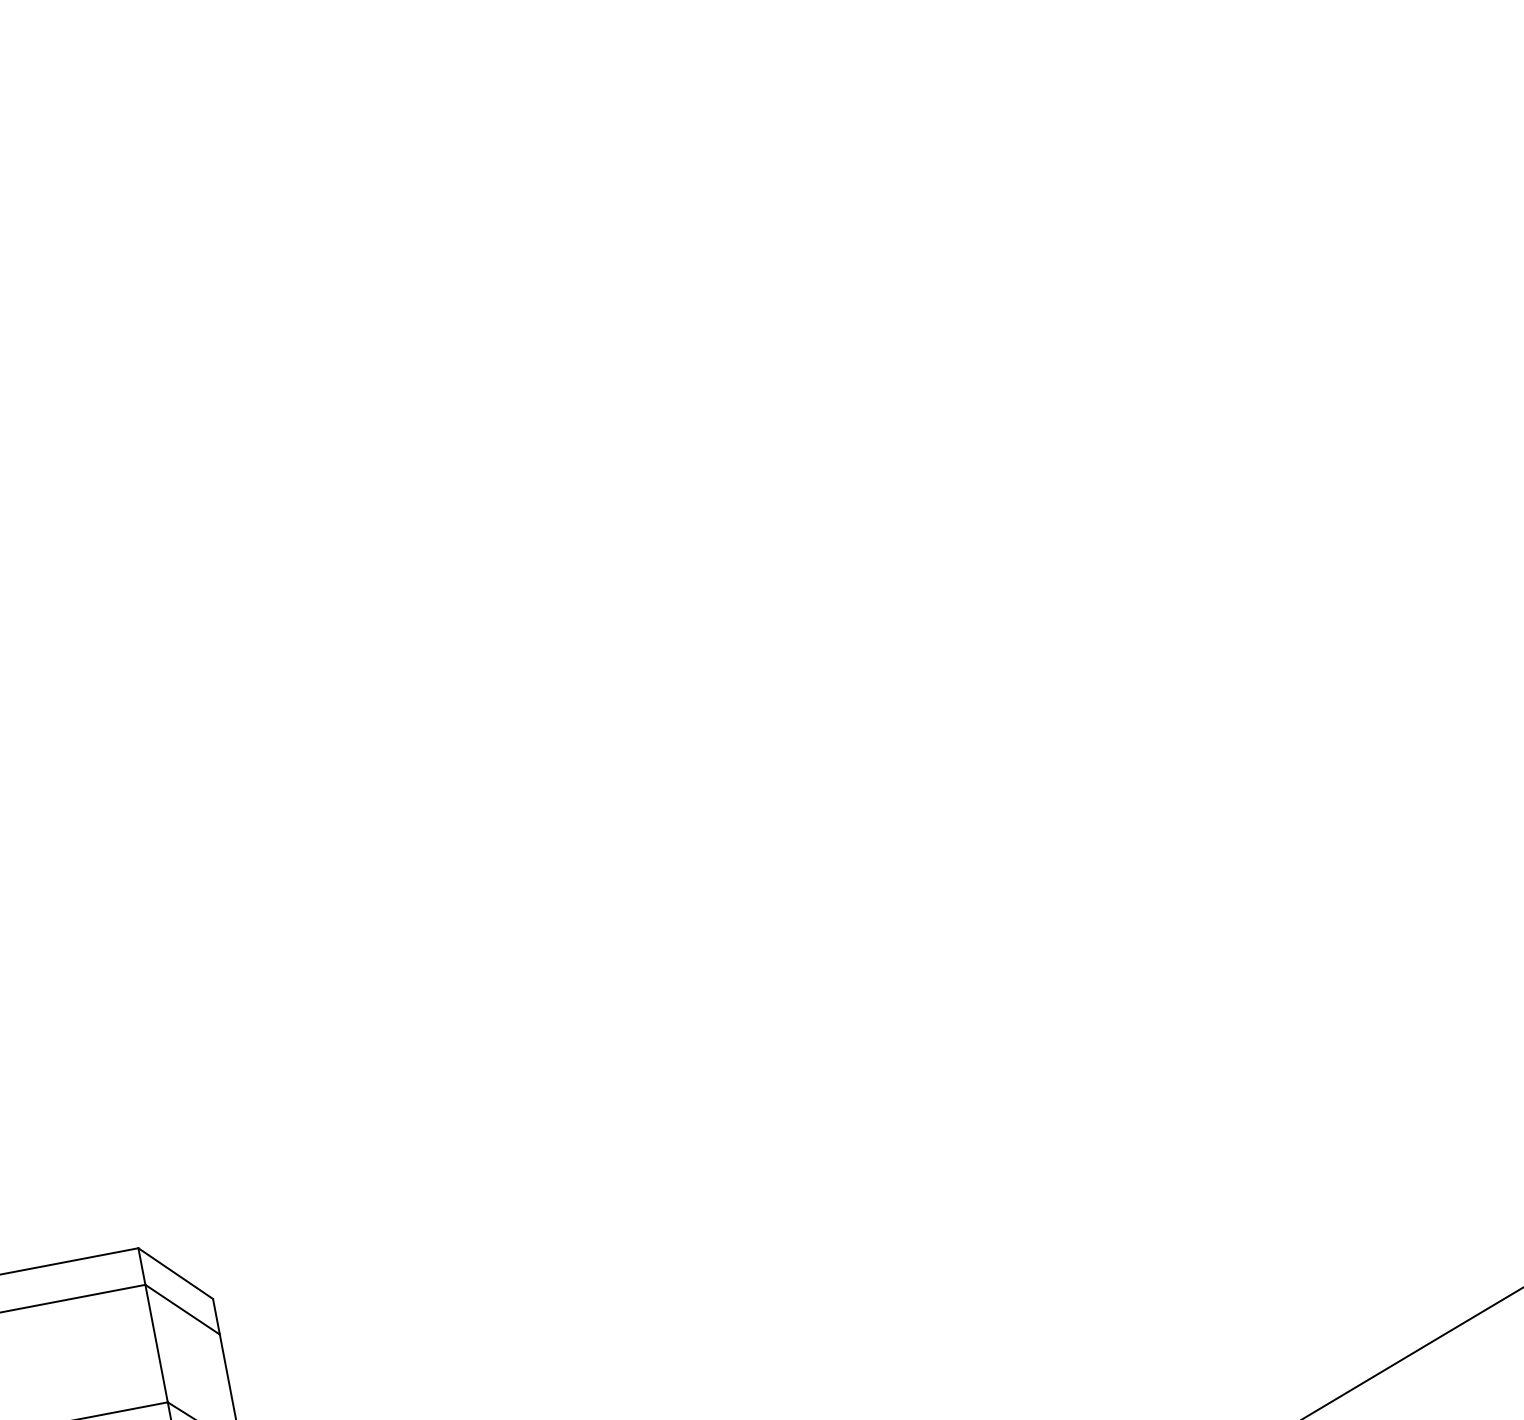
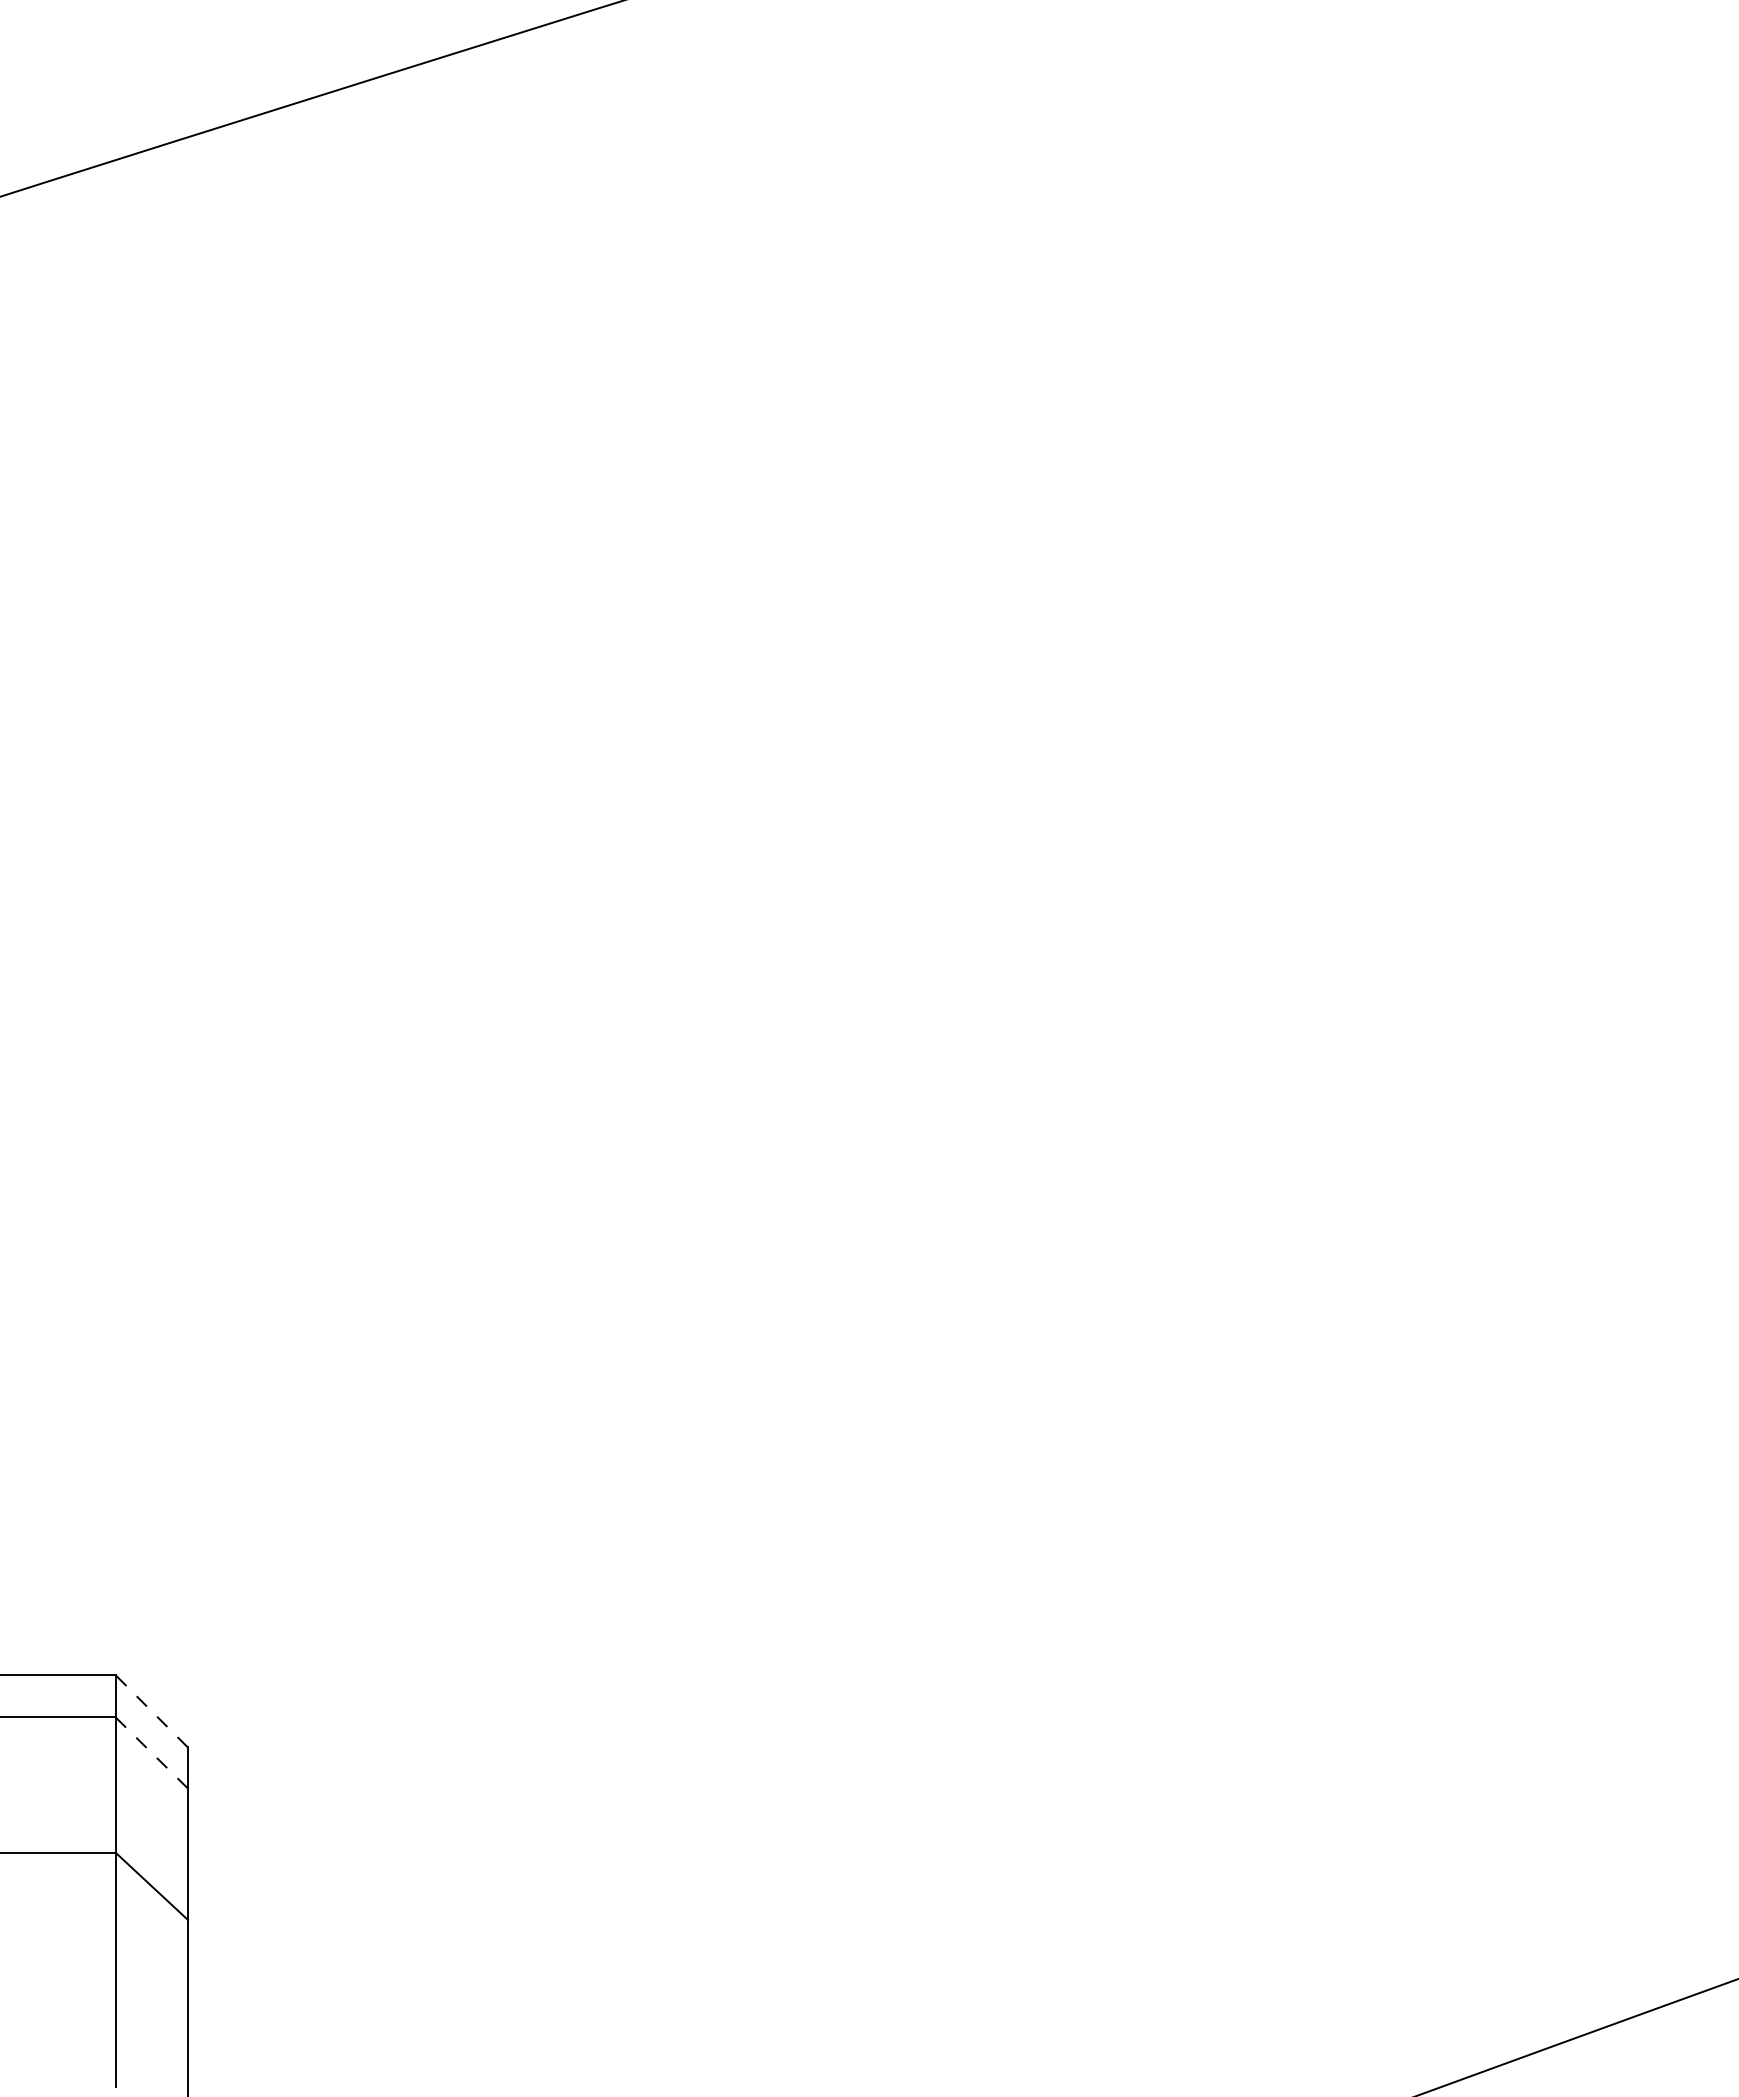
line: (175, 1272) -> (151, 1710), solid -> dashed
line: (182, 1309) -> (151, 1752), solid -> dashed

